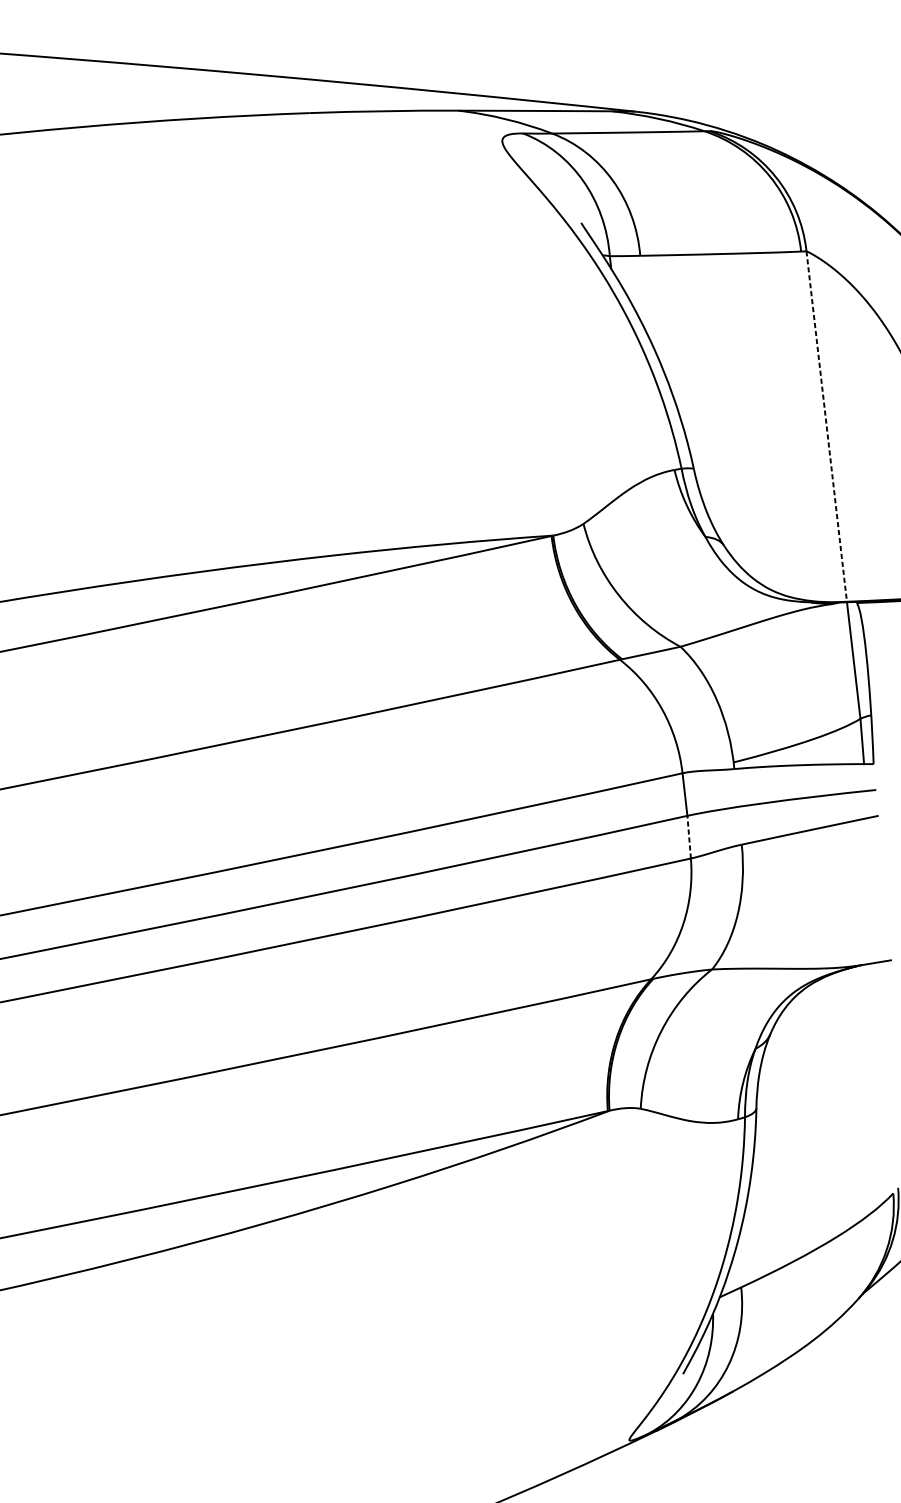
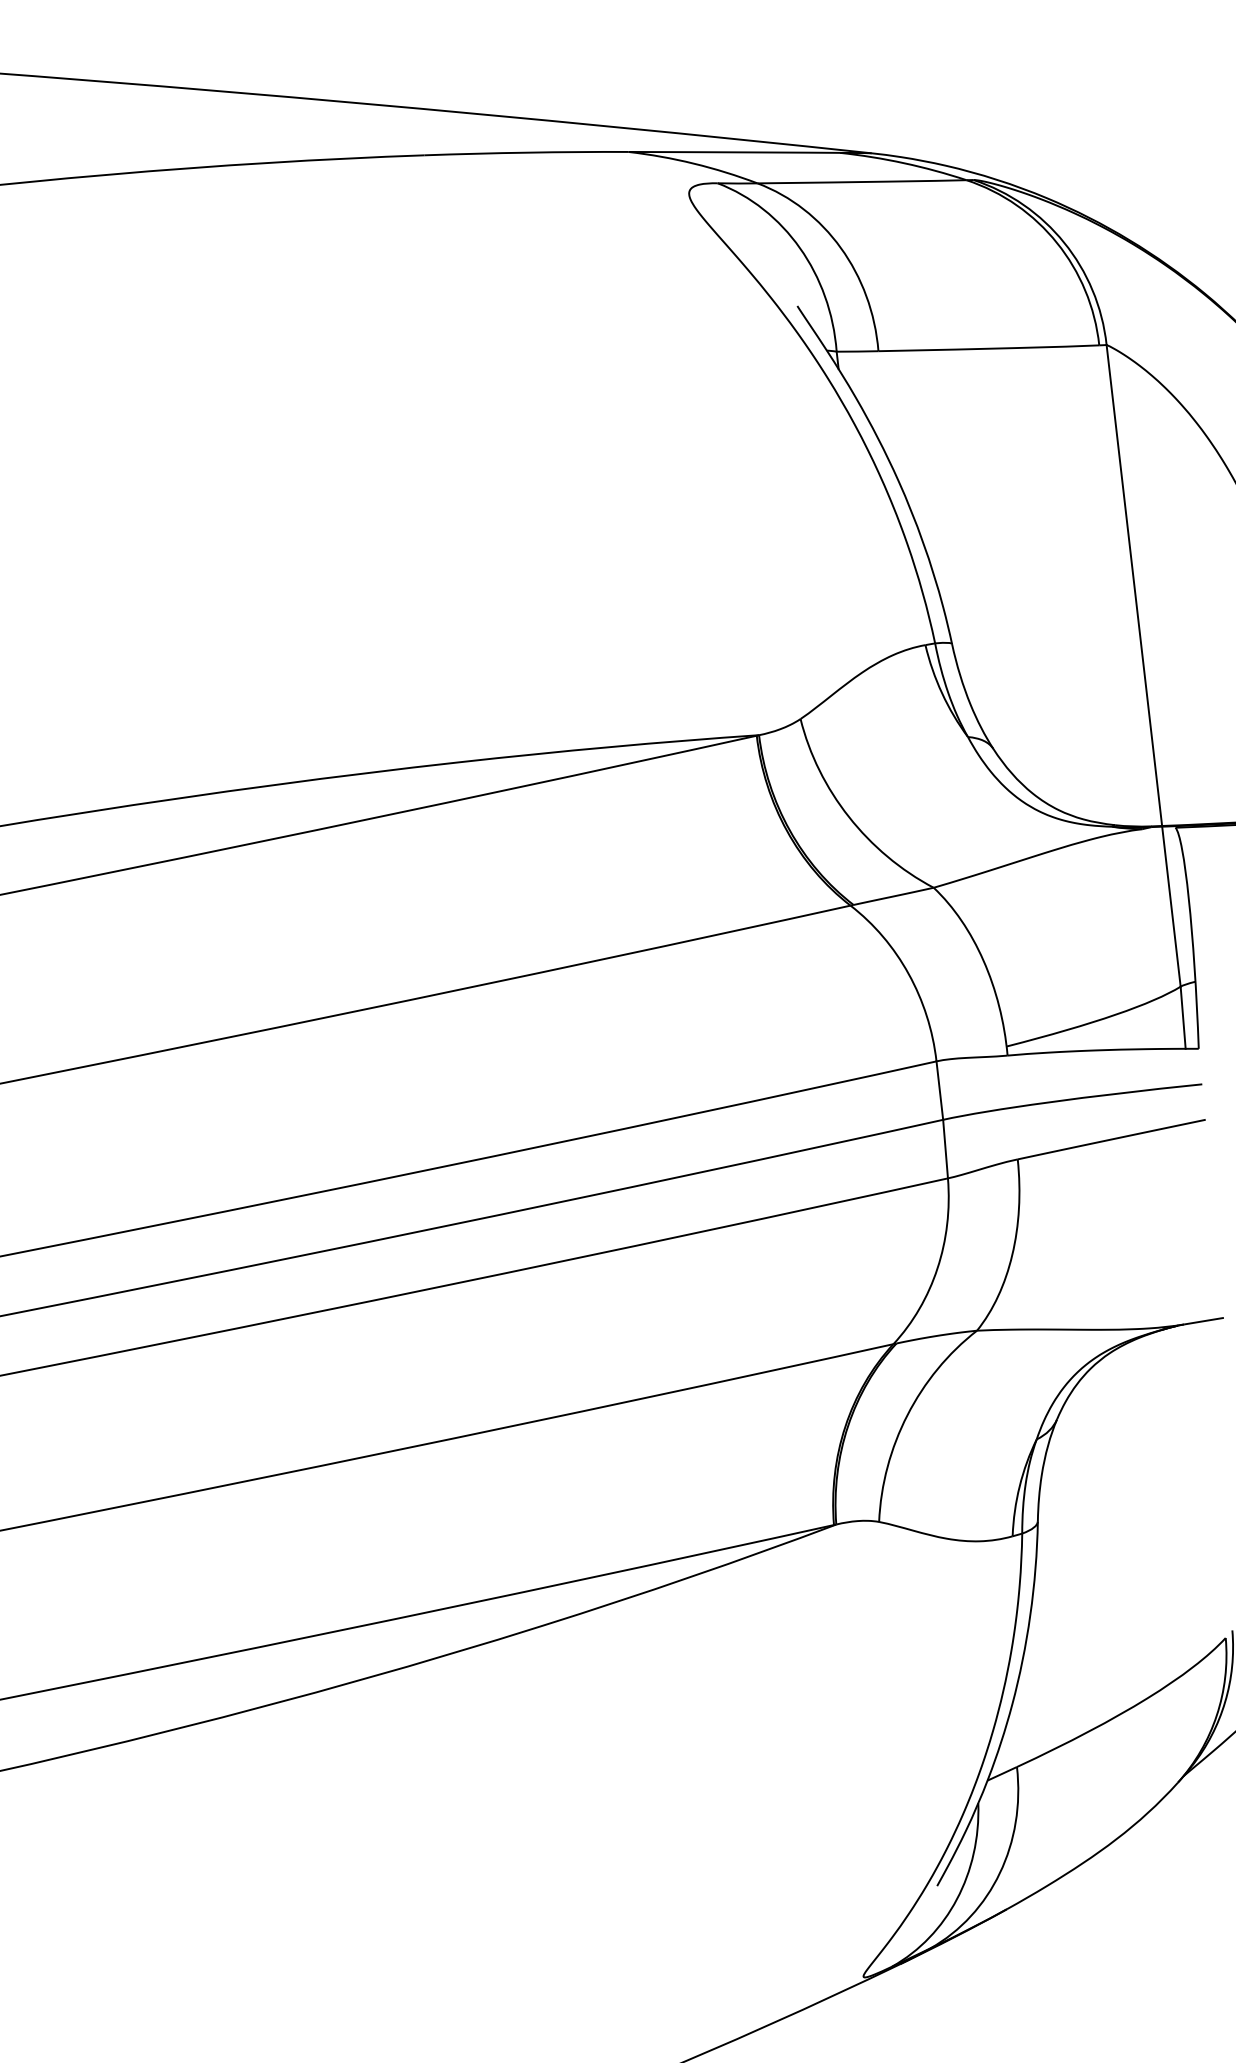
line: (826, 427) -> (1134, 586), dashed -> solid
line: (689, 836) -> (945, 1148), dashed -> solid

